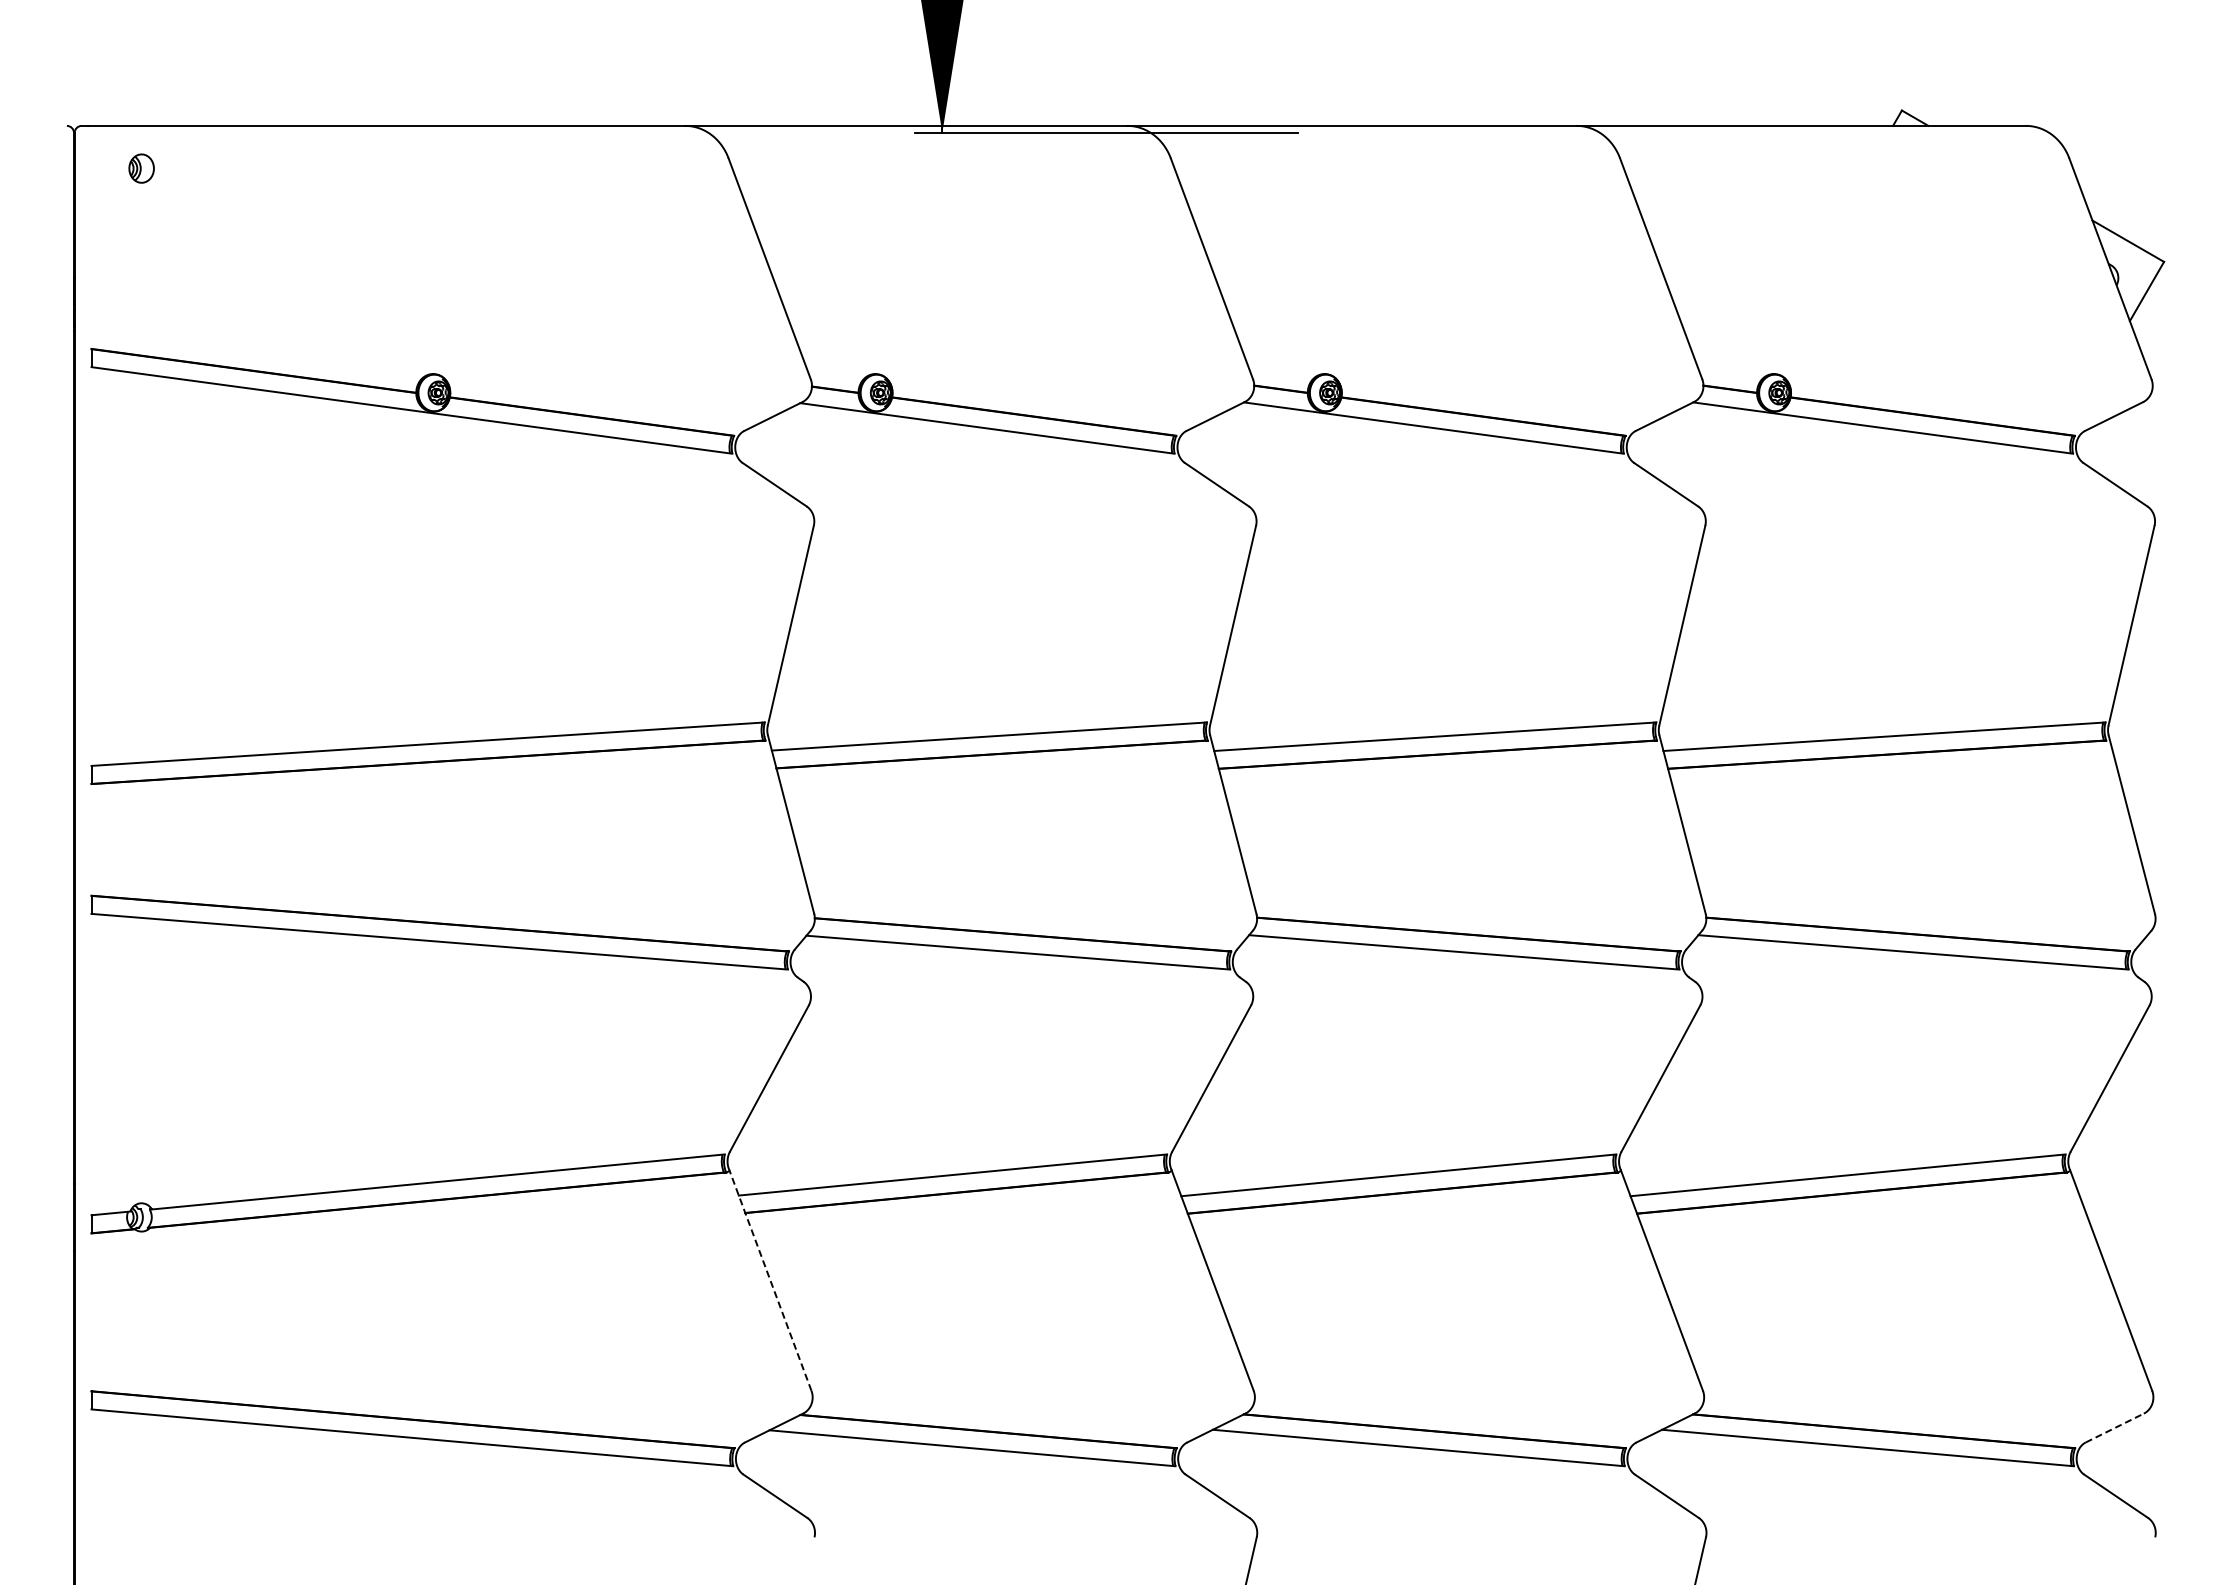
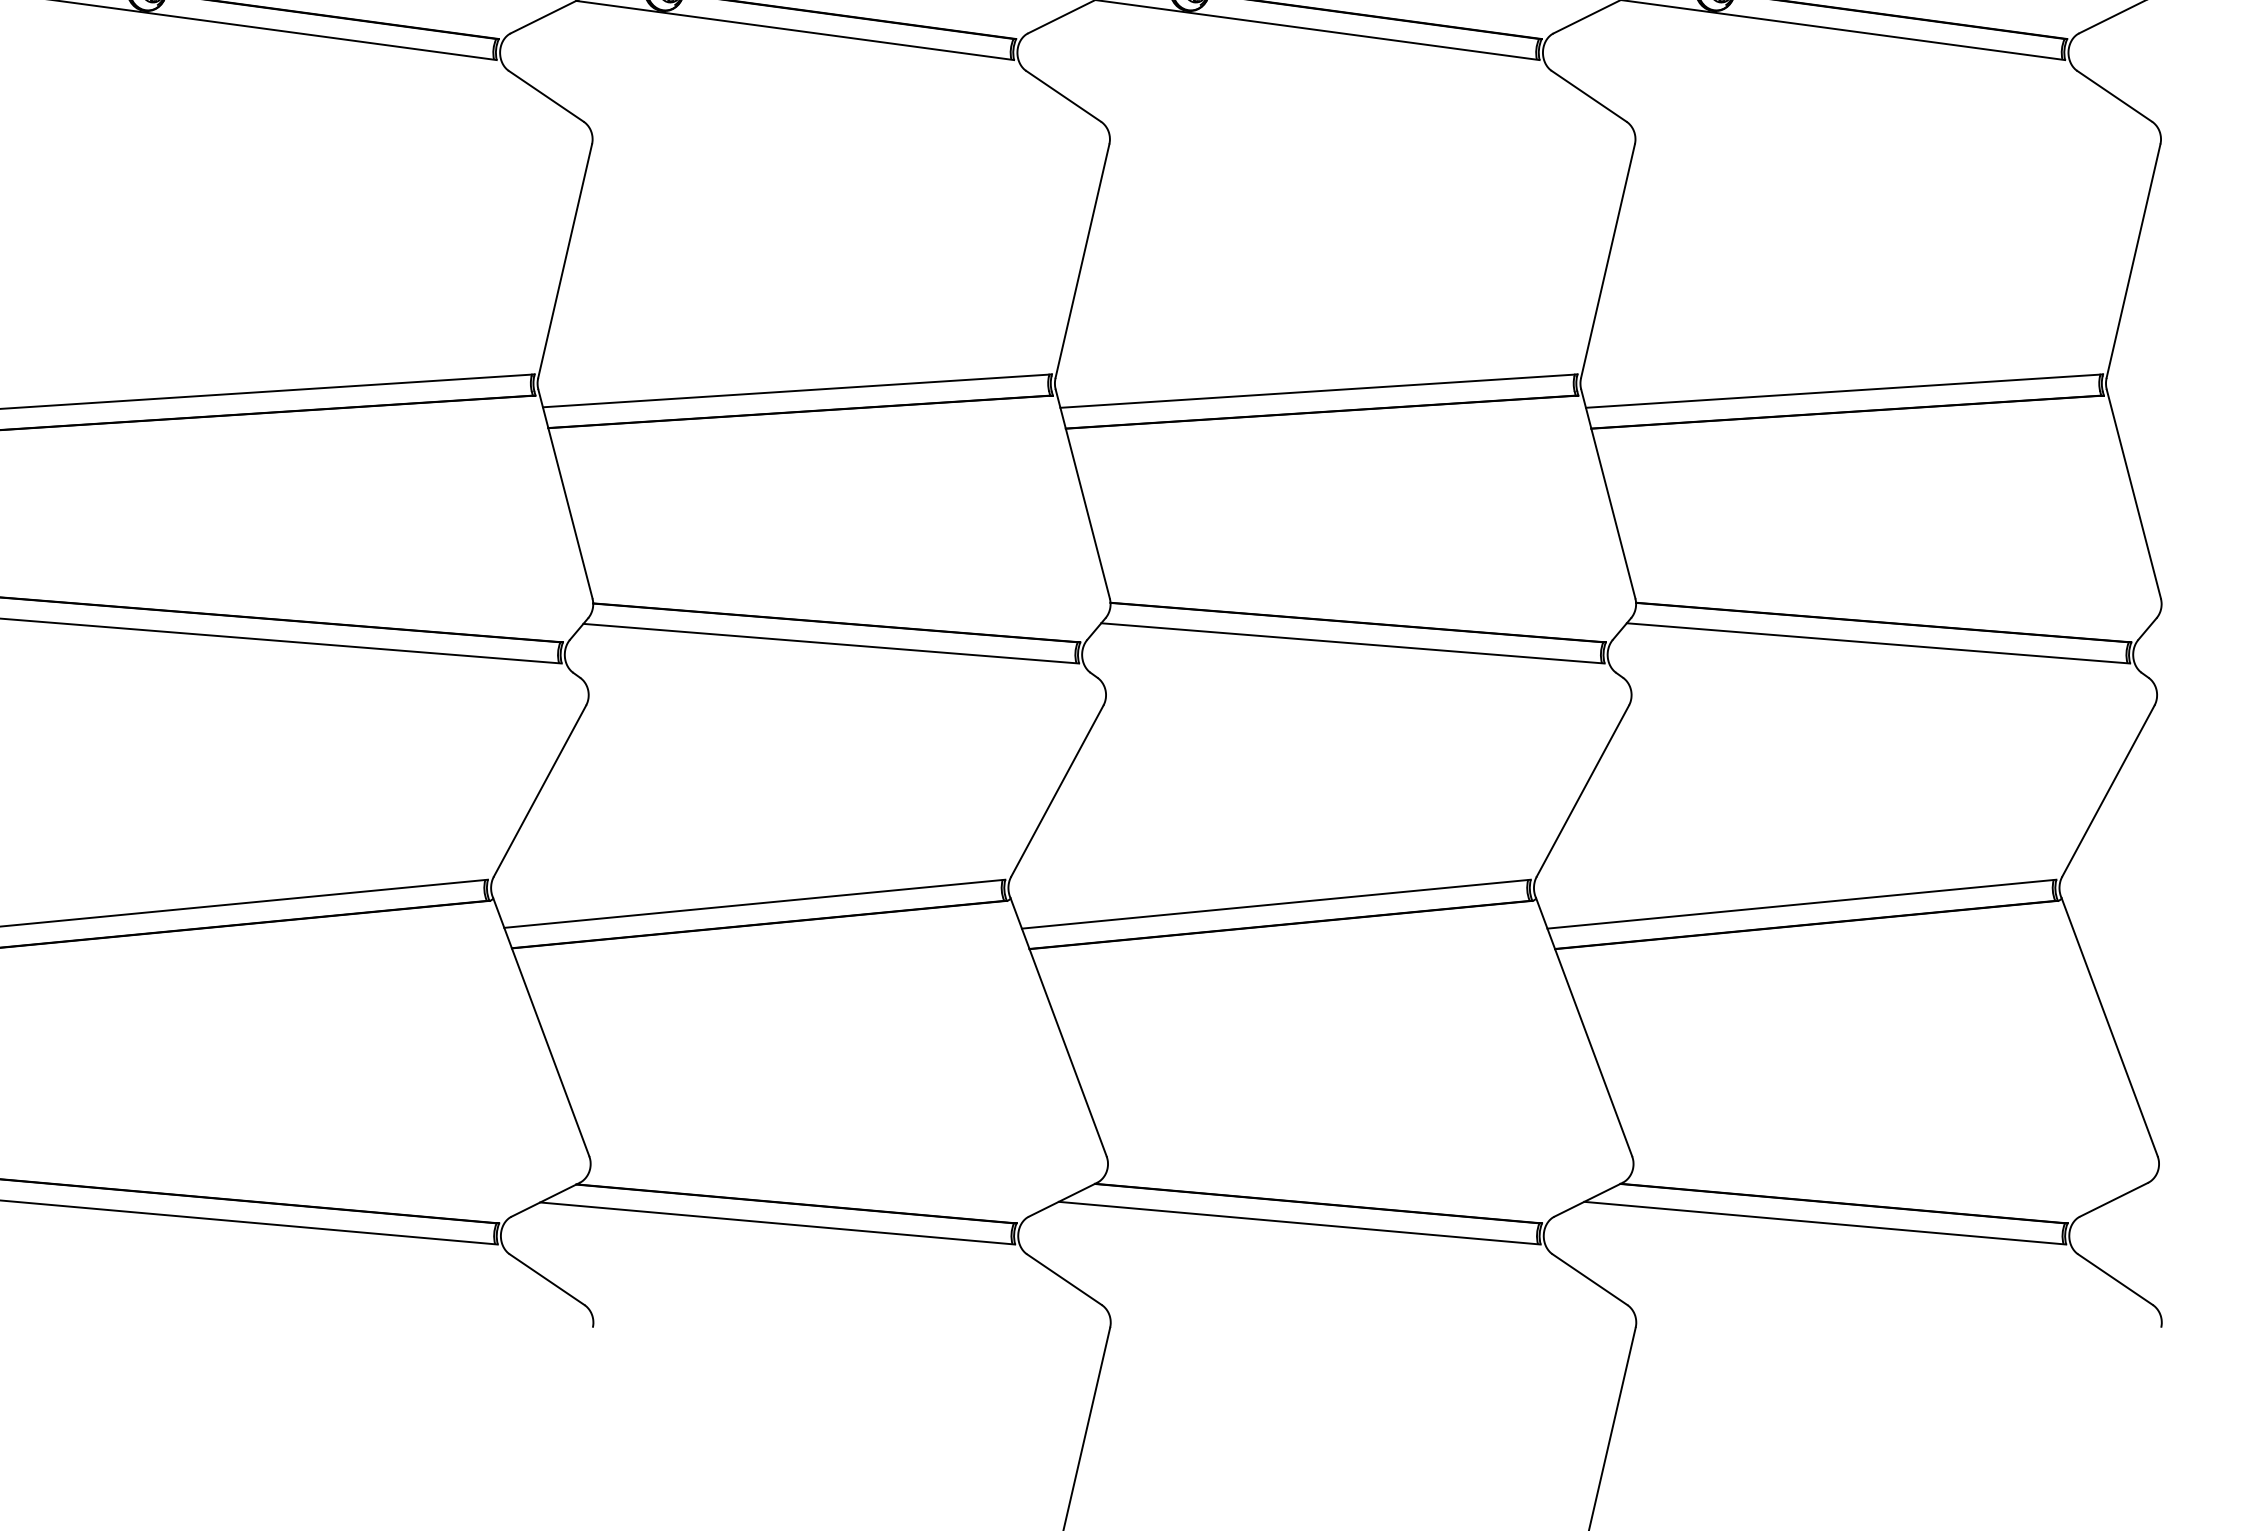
line: (770, 1280) -> (541, 1027), dashed -> solid
line: (2115, 1427) -> (2114, 1199), dashed -> solid

